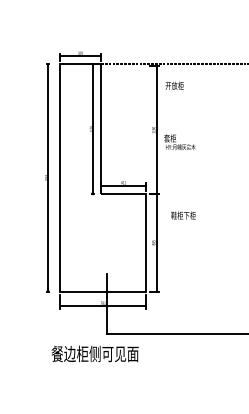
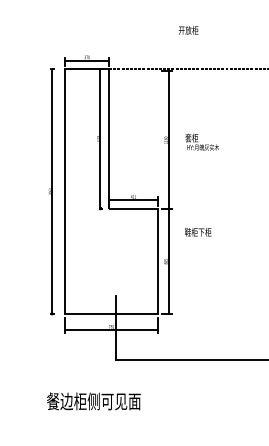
text: (174, 85) -> (188, 30), moved
text: (179, 141) -> (201, 141), moved
text: (94, 354) -> (93, 401), moved

